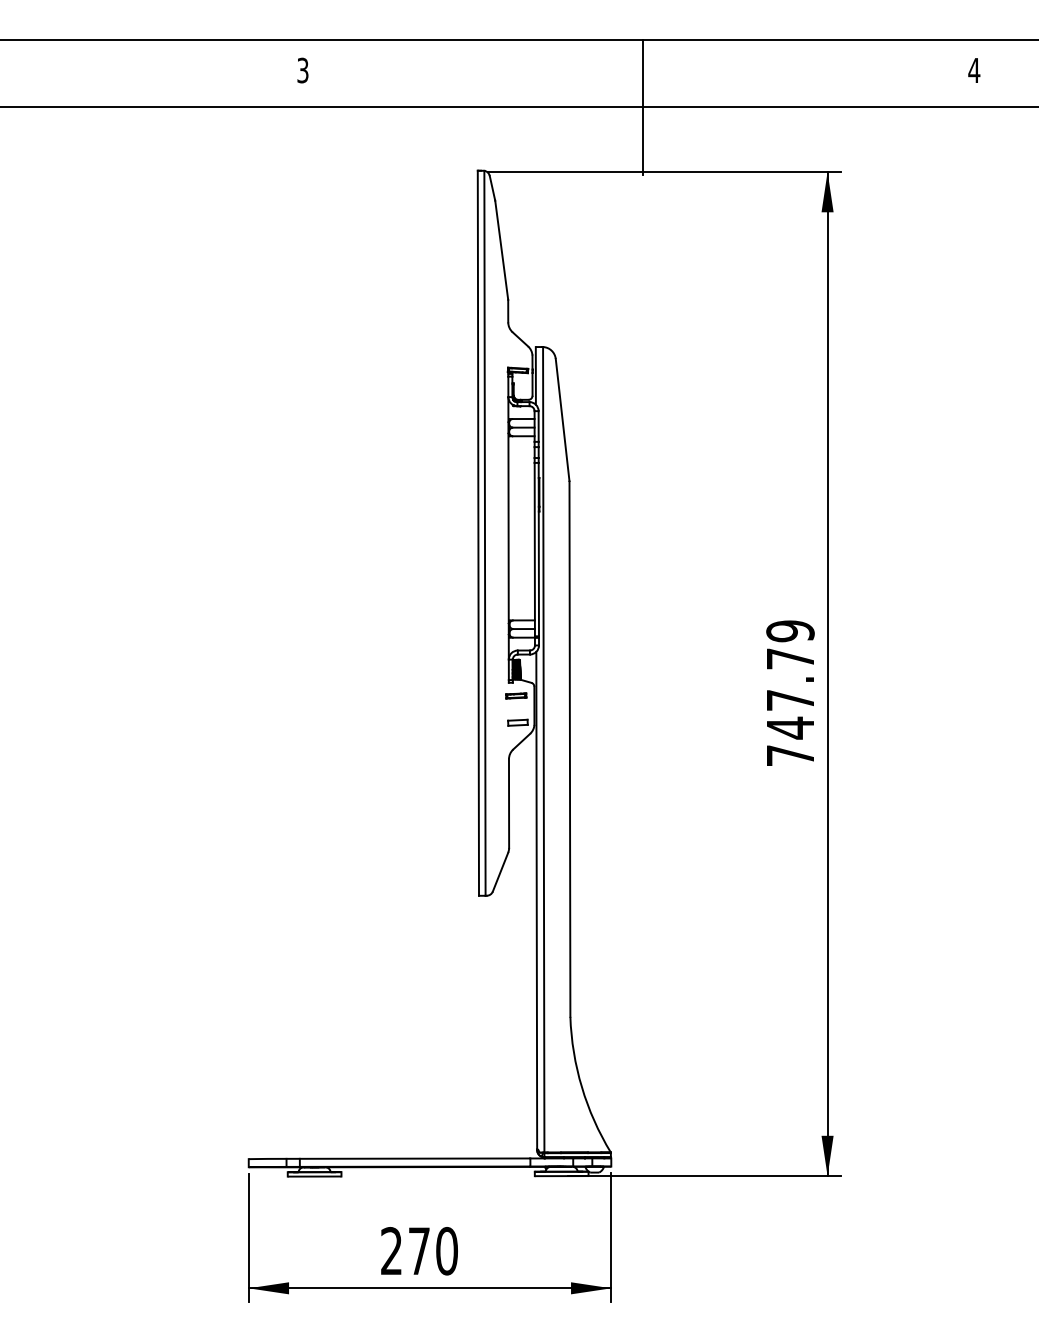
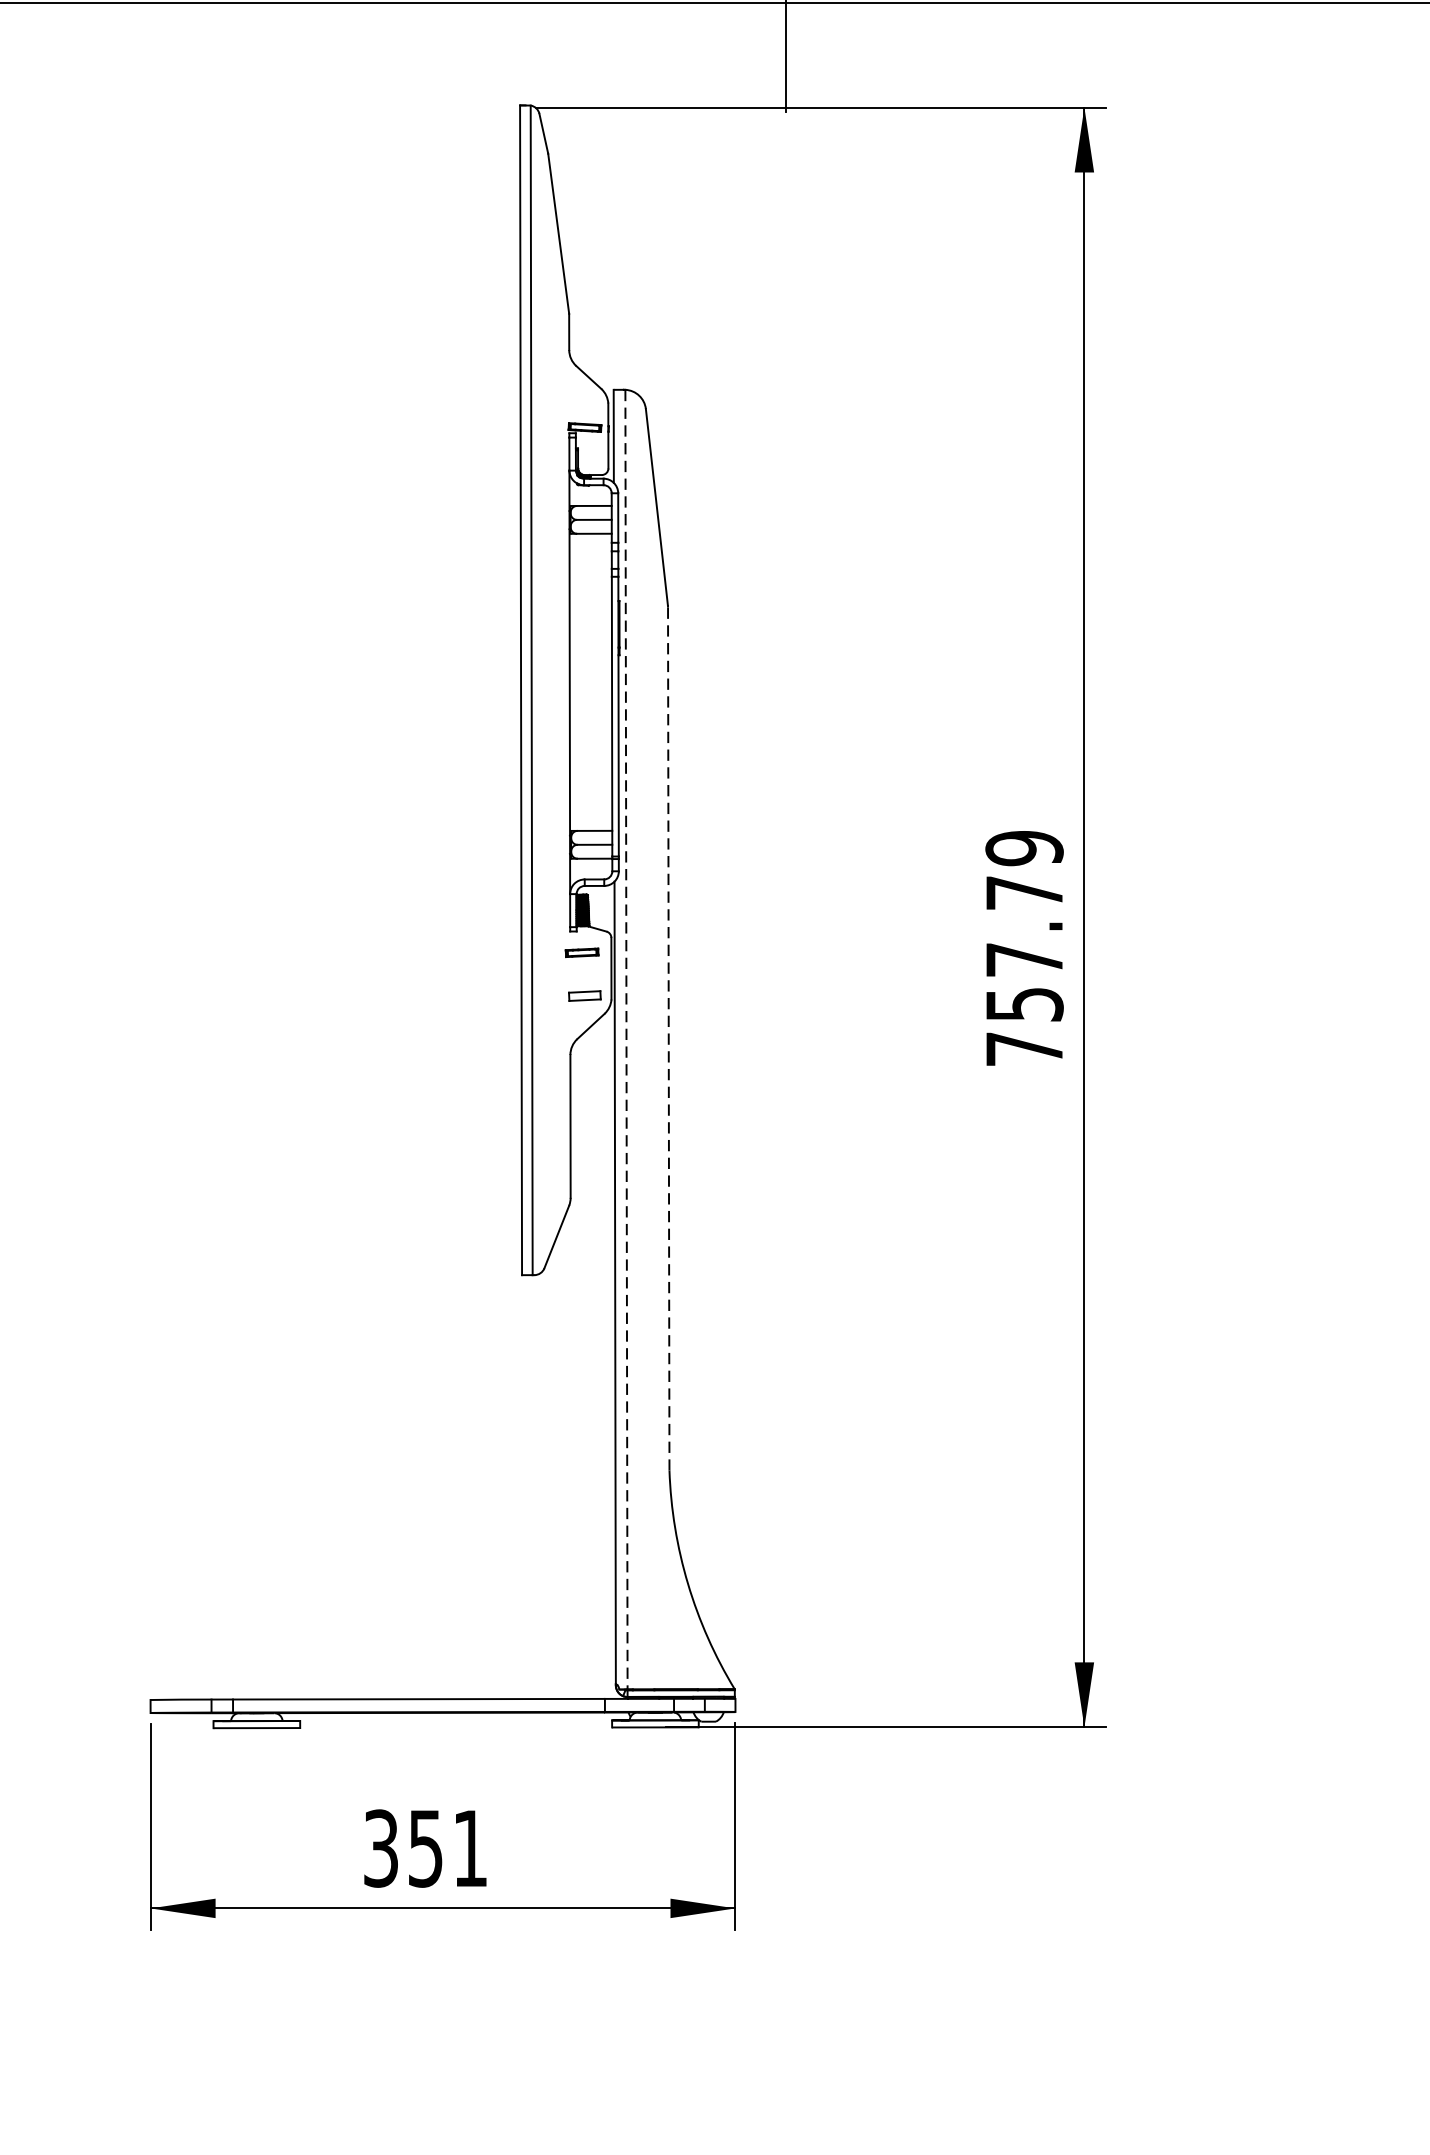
text: (790, 727) -> (1024, 1003), 747.79 -> 757.79
line: (543, 749) -> (626, 1039), solid -> dashed
line: (569, 749) -> (668, 1039), solid -> dashed
text: (419, 1251) -> (426, 1849), 270 -> 351

